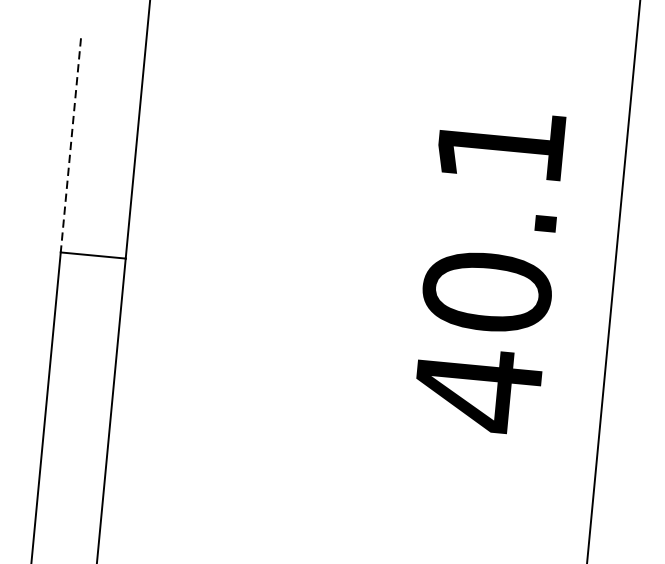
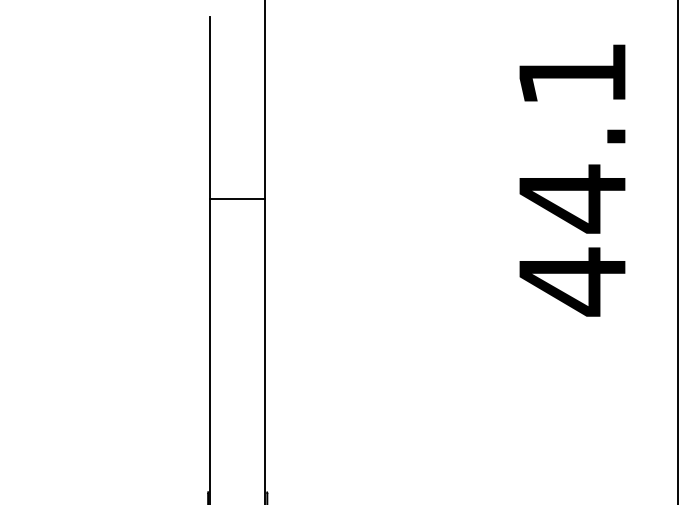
line: (71, 145) -> (210, 108), dashed -> solid
text: (487, 291) -> (572, 198), 40.1 -> 44.1

